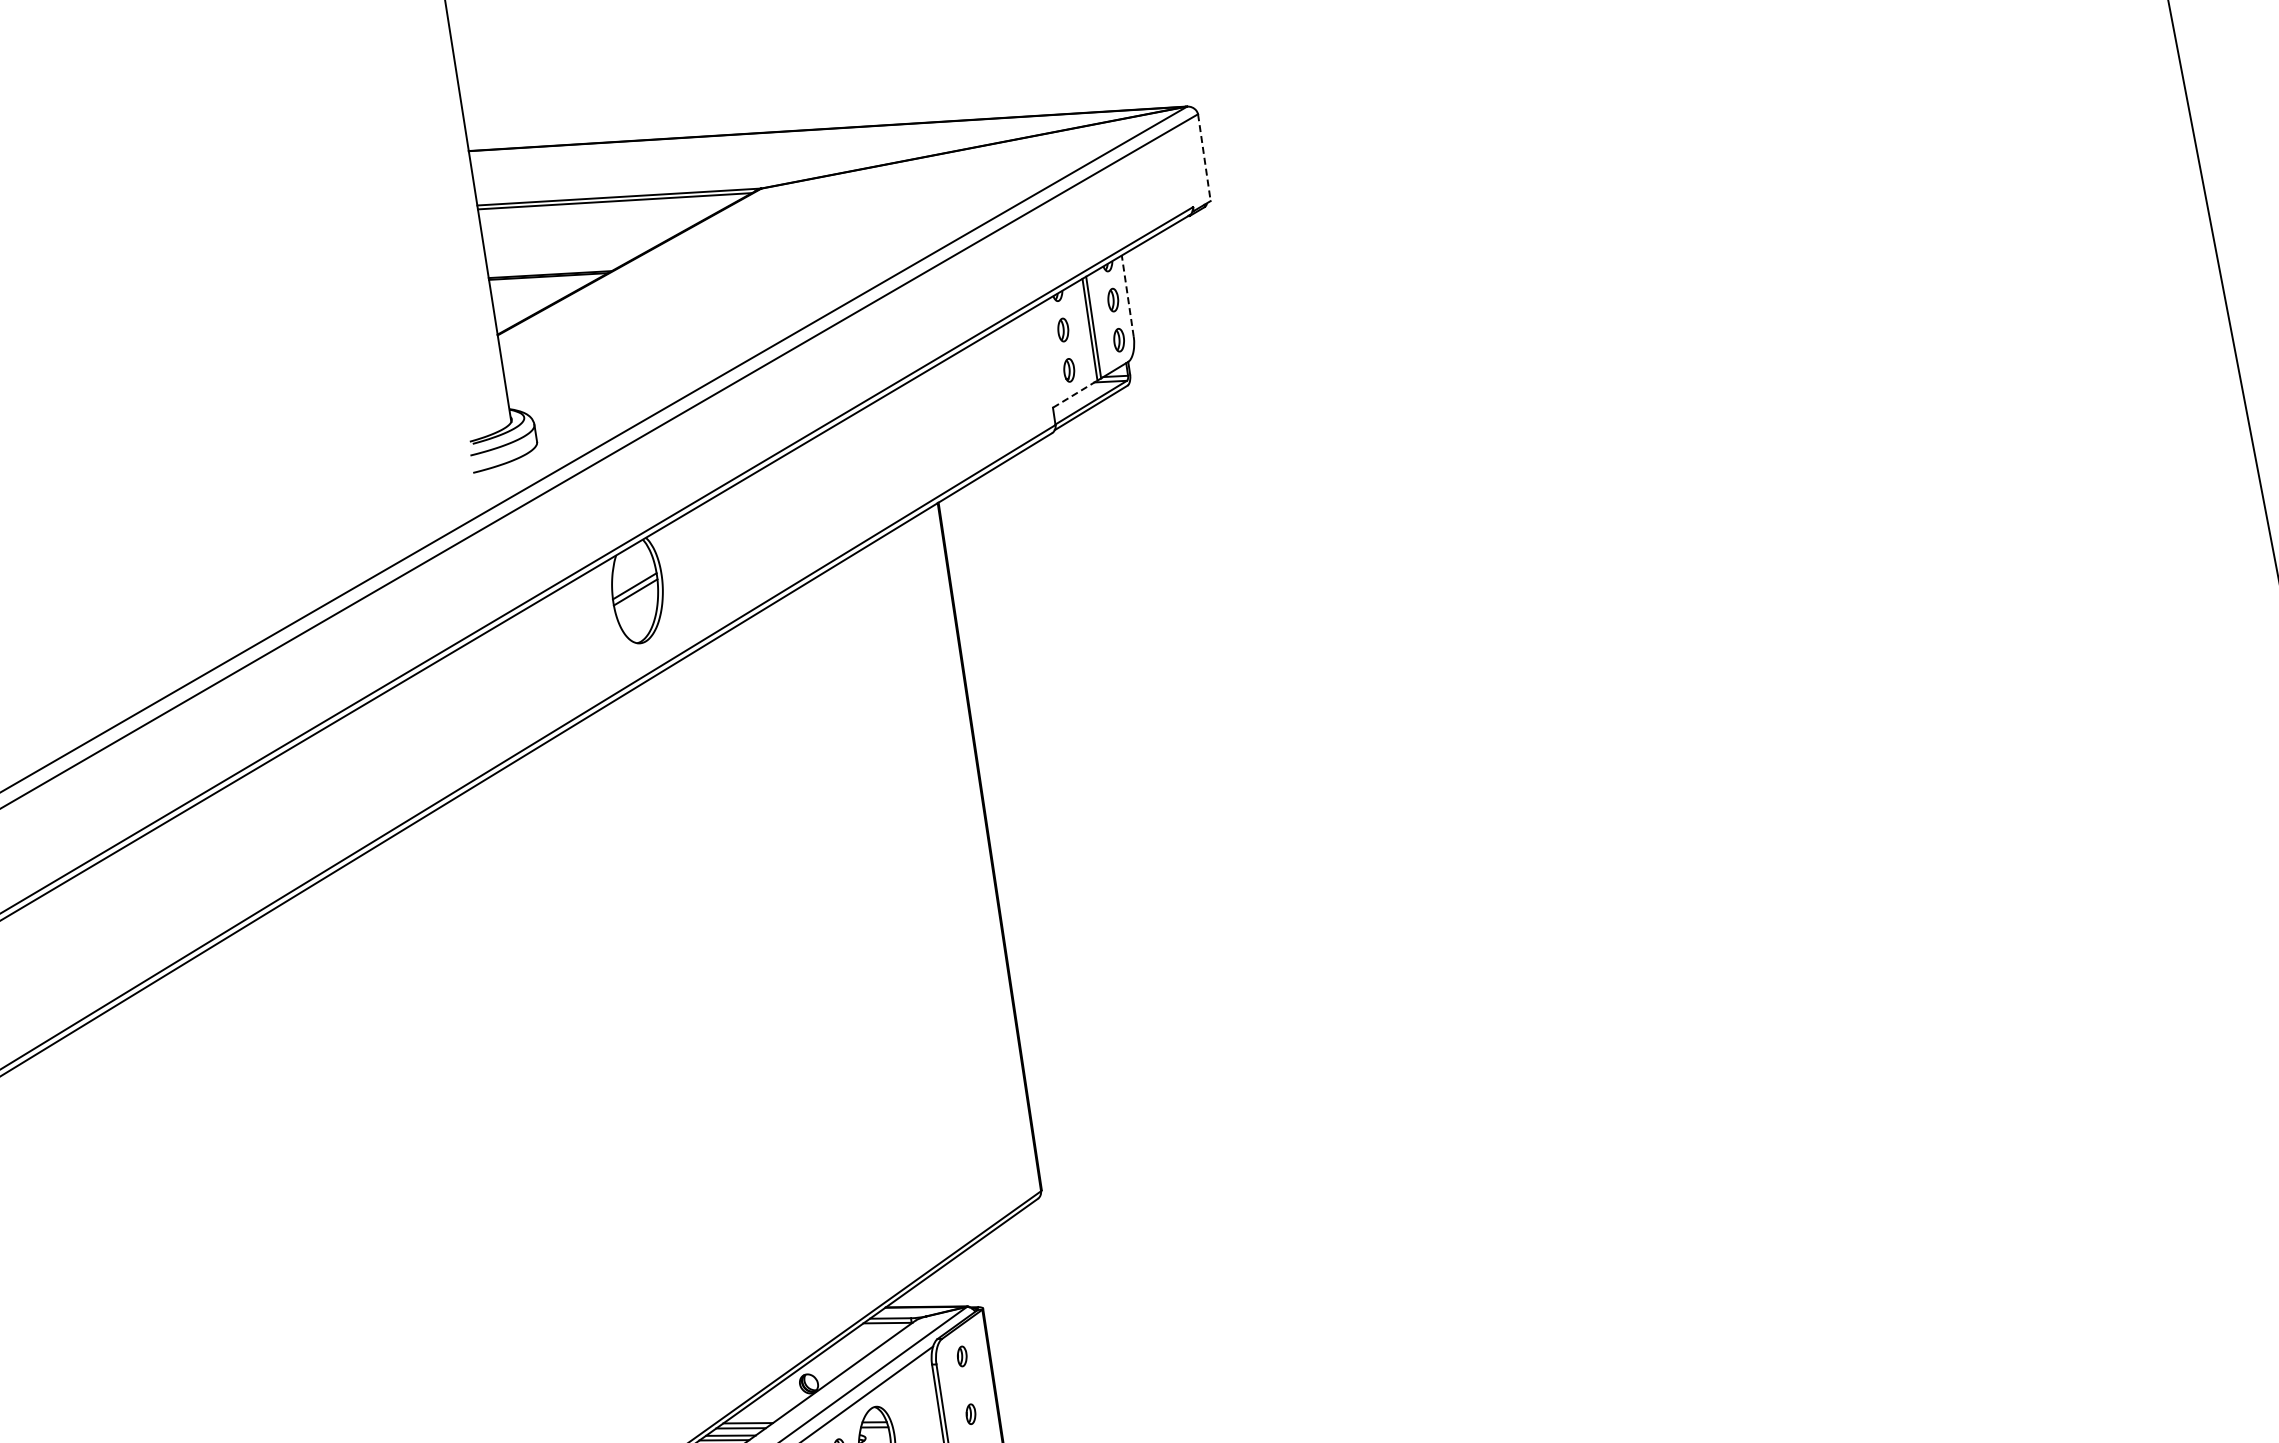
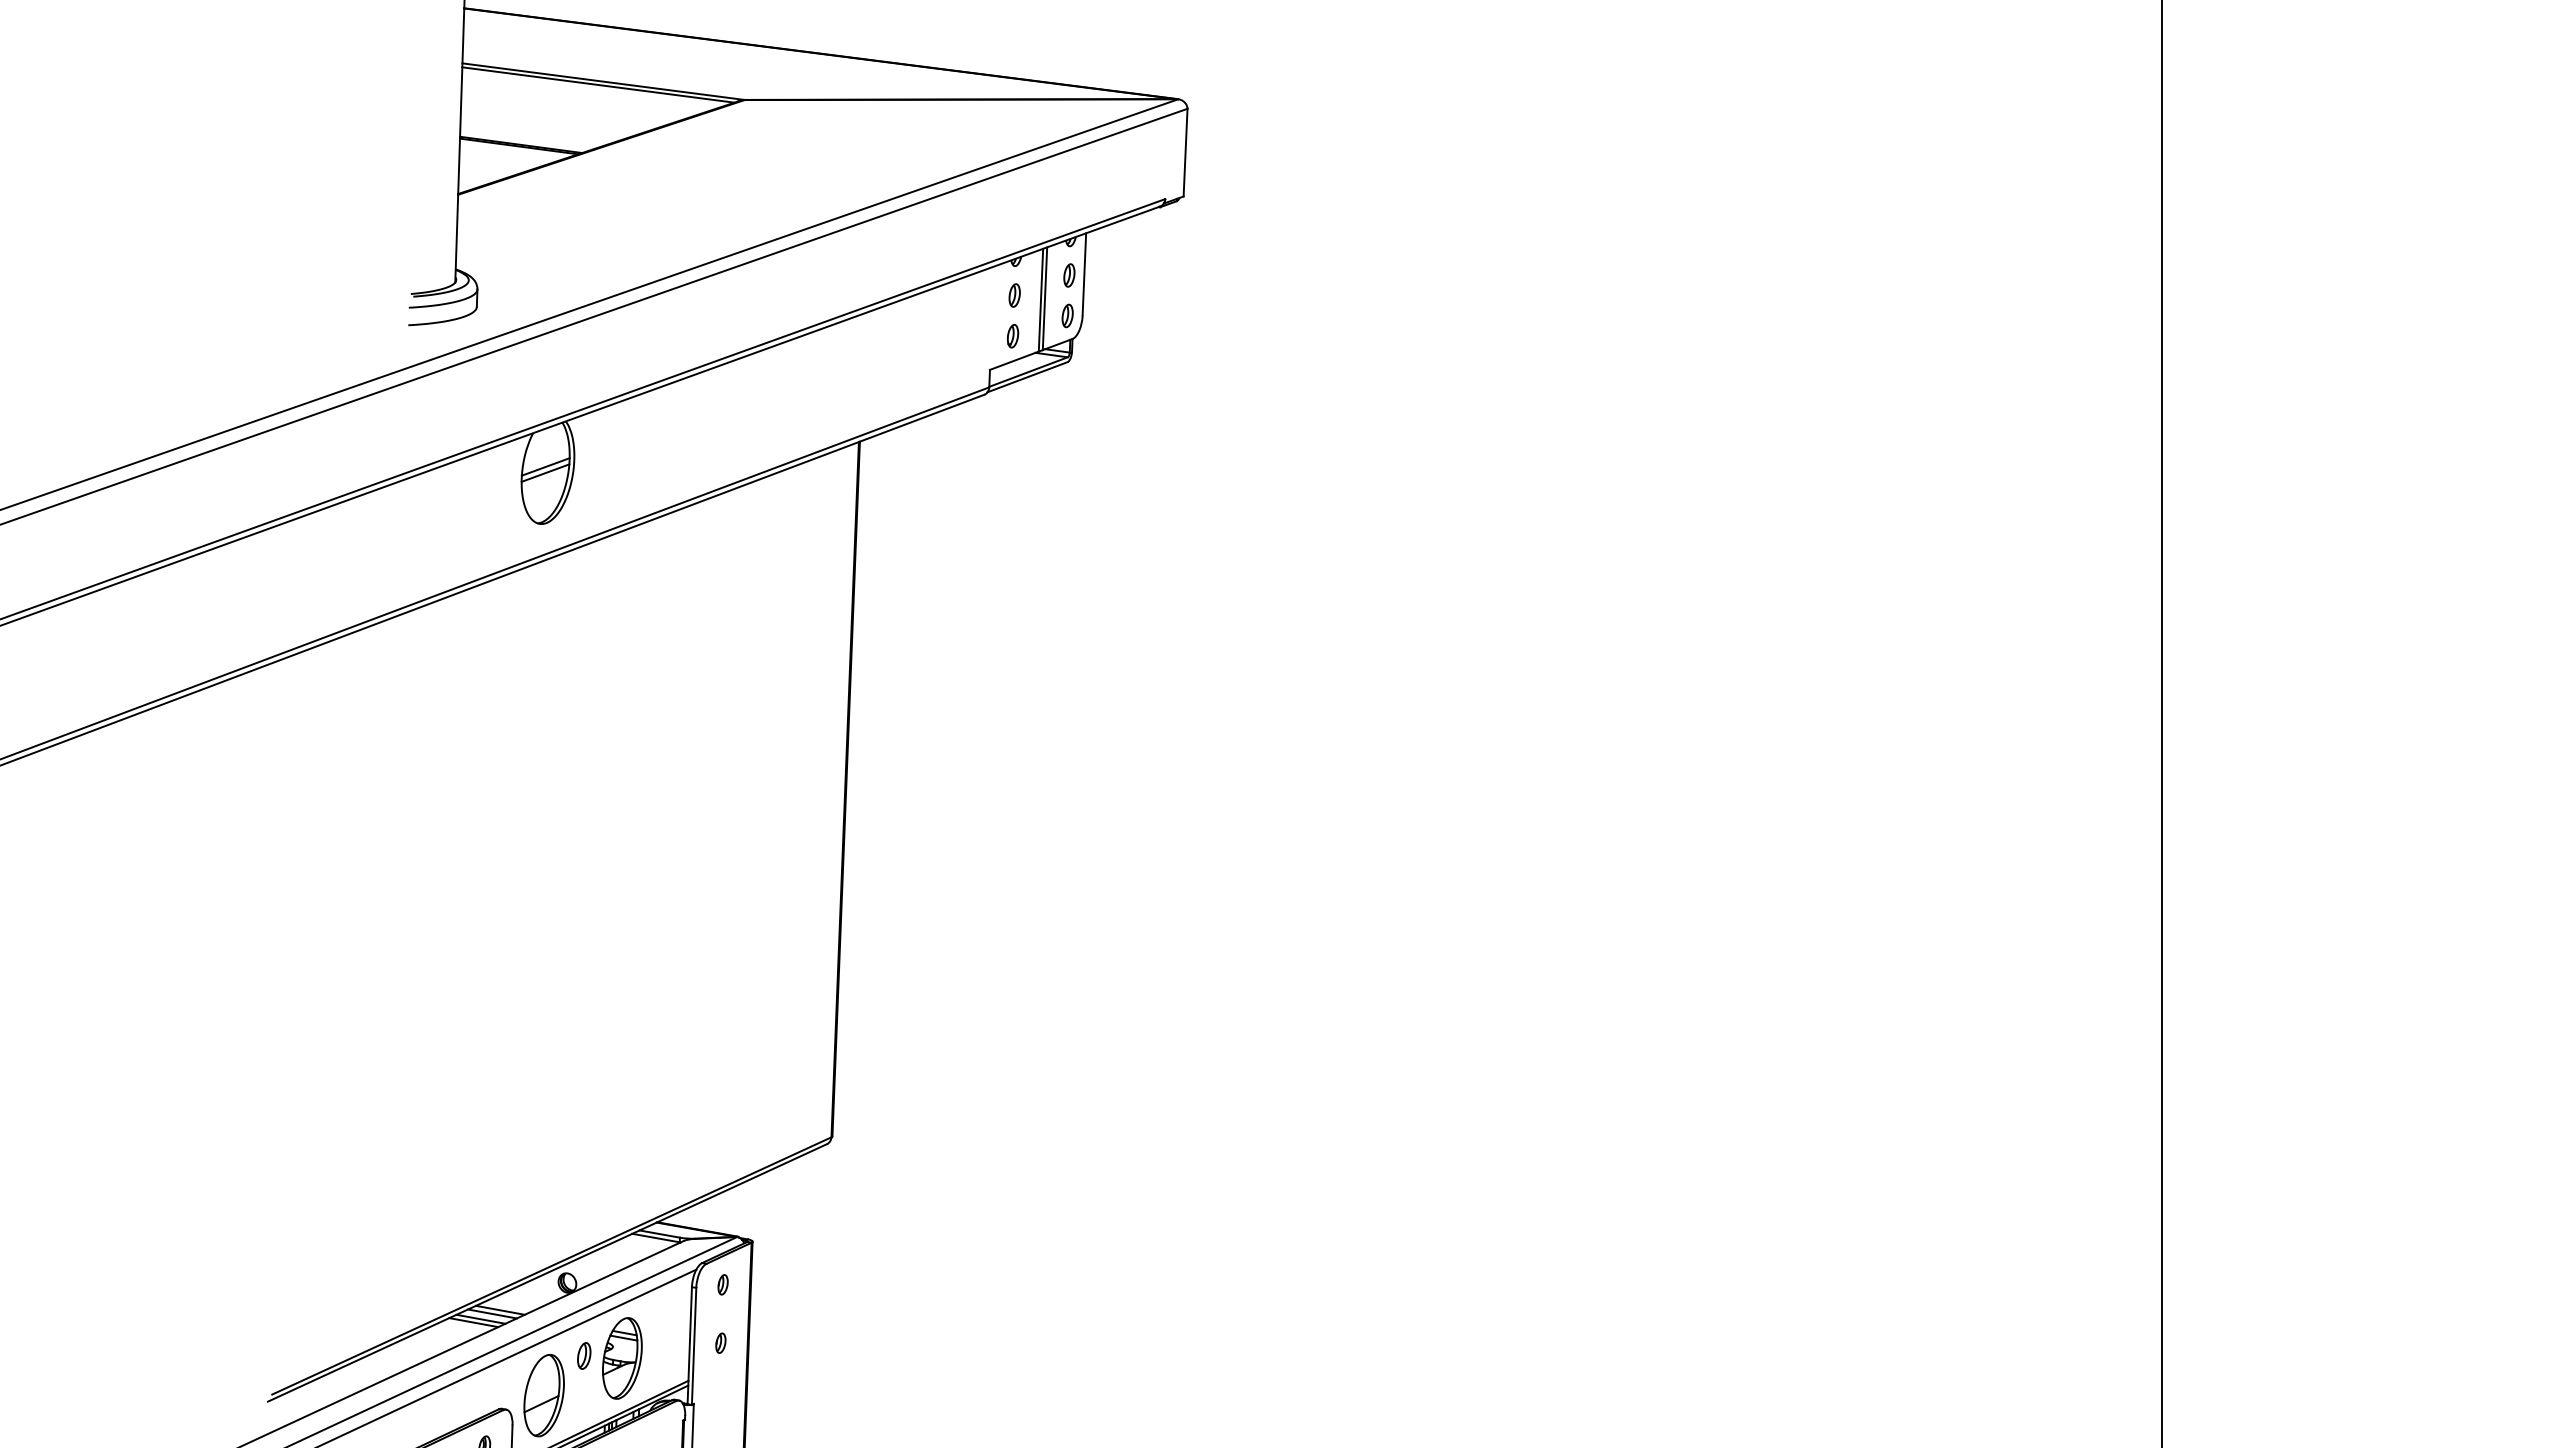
line: (1204, 157) -> (1185, 152), dashed -> solid
line: (1127, 295) -> (1084, 273), dashed -> solid
line: (1075, 393) -> (1014, 360), dashed -> solid

